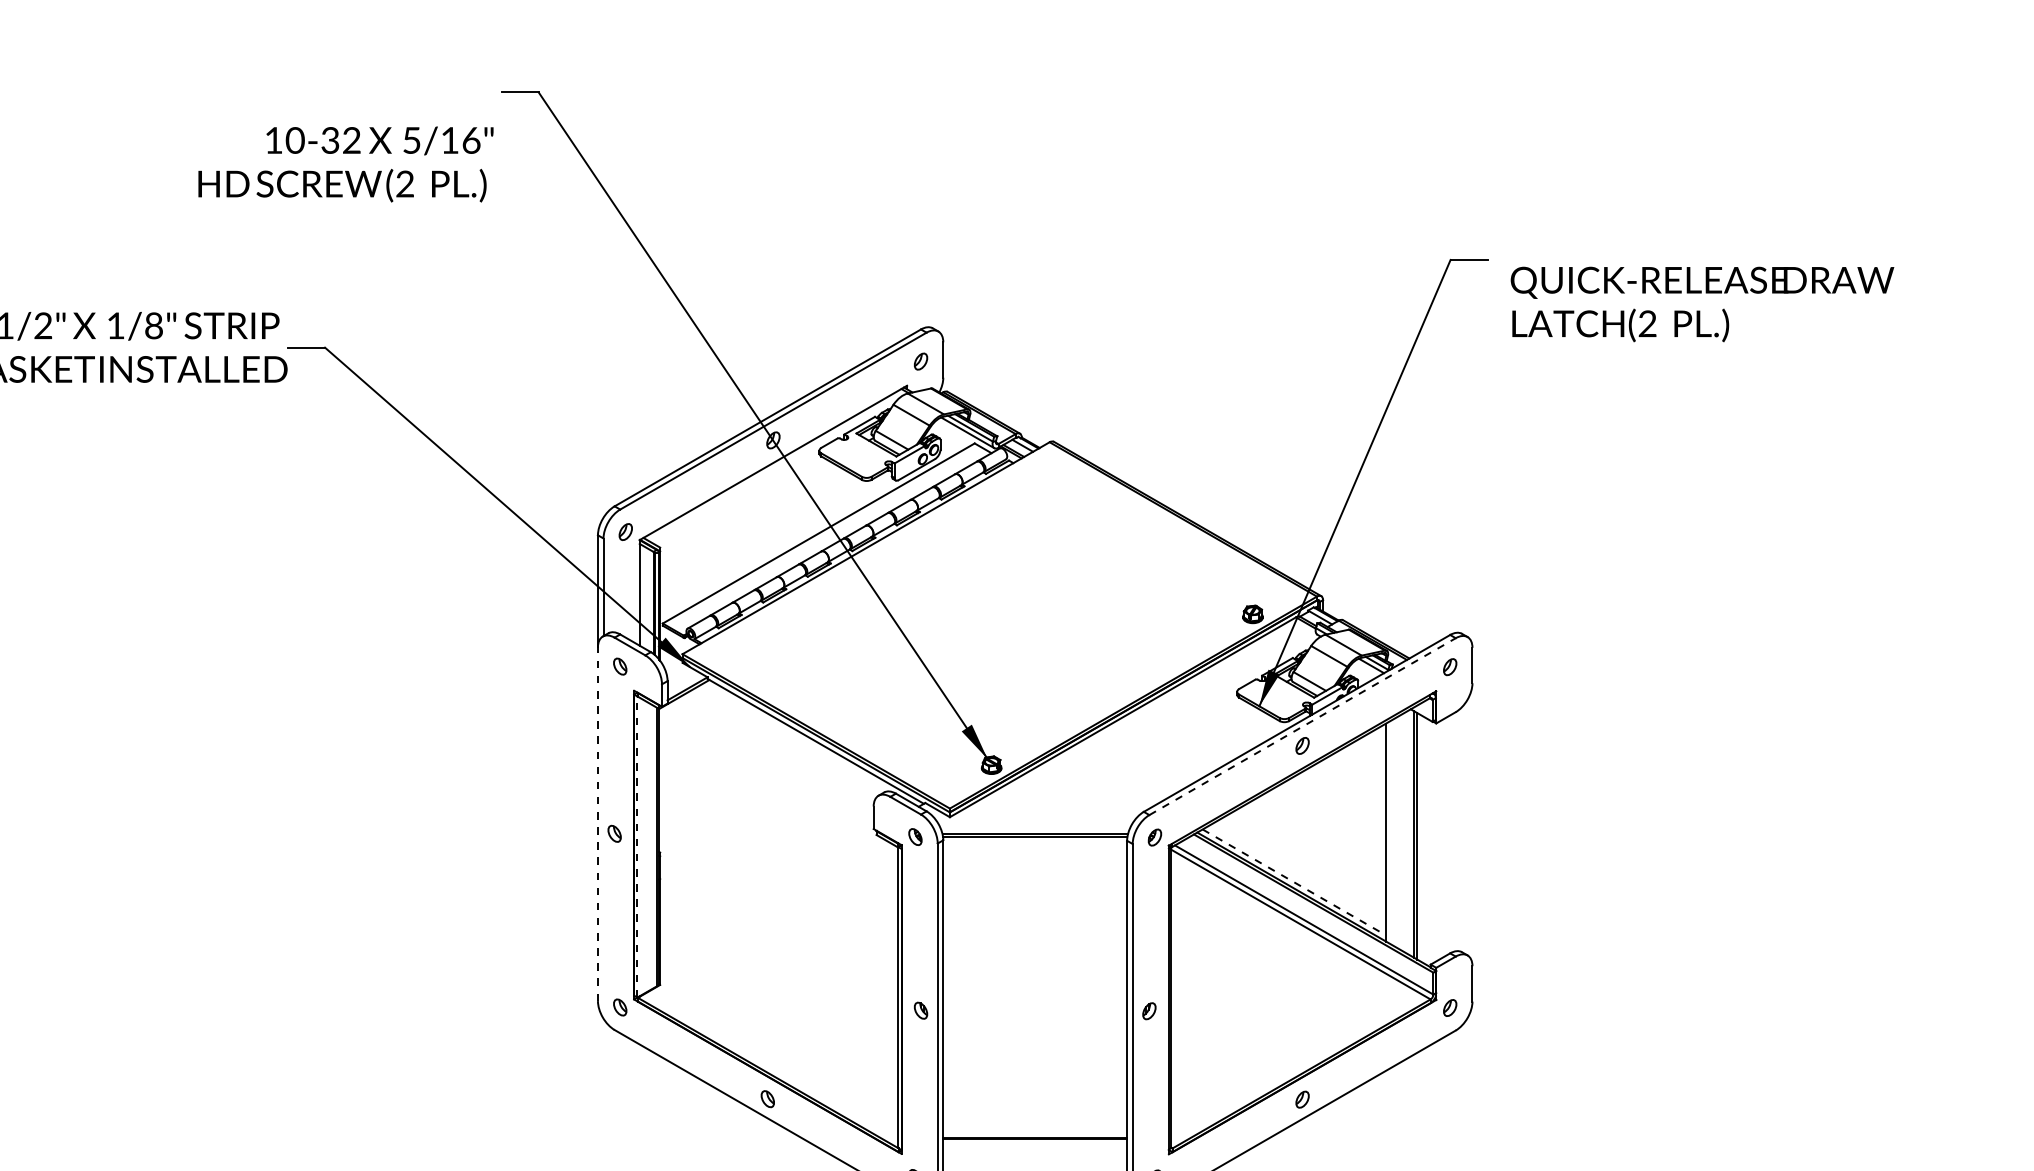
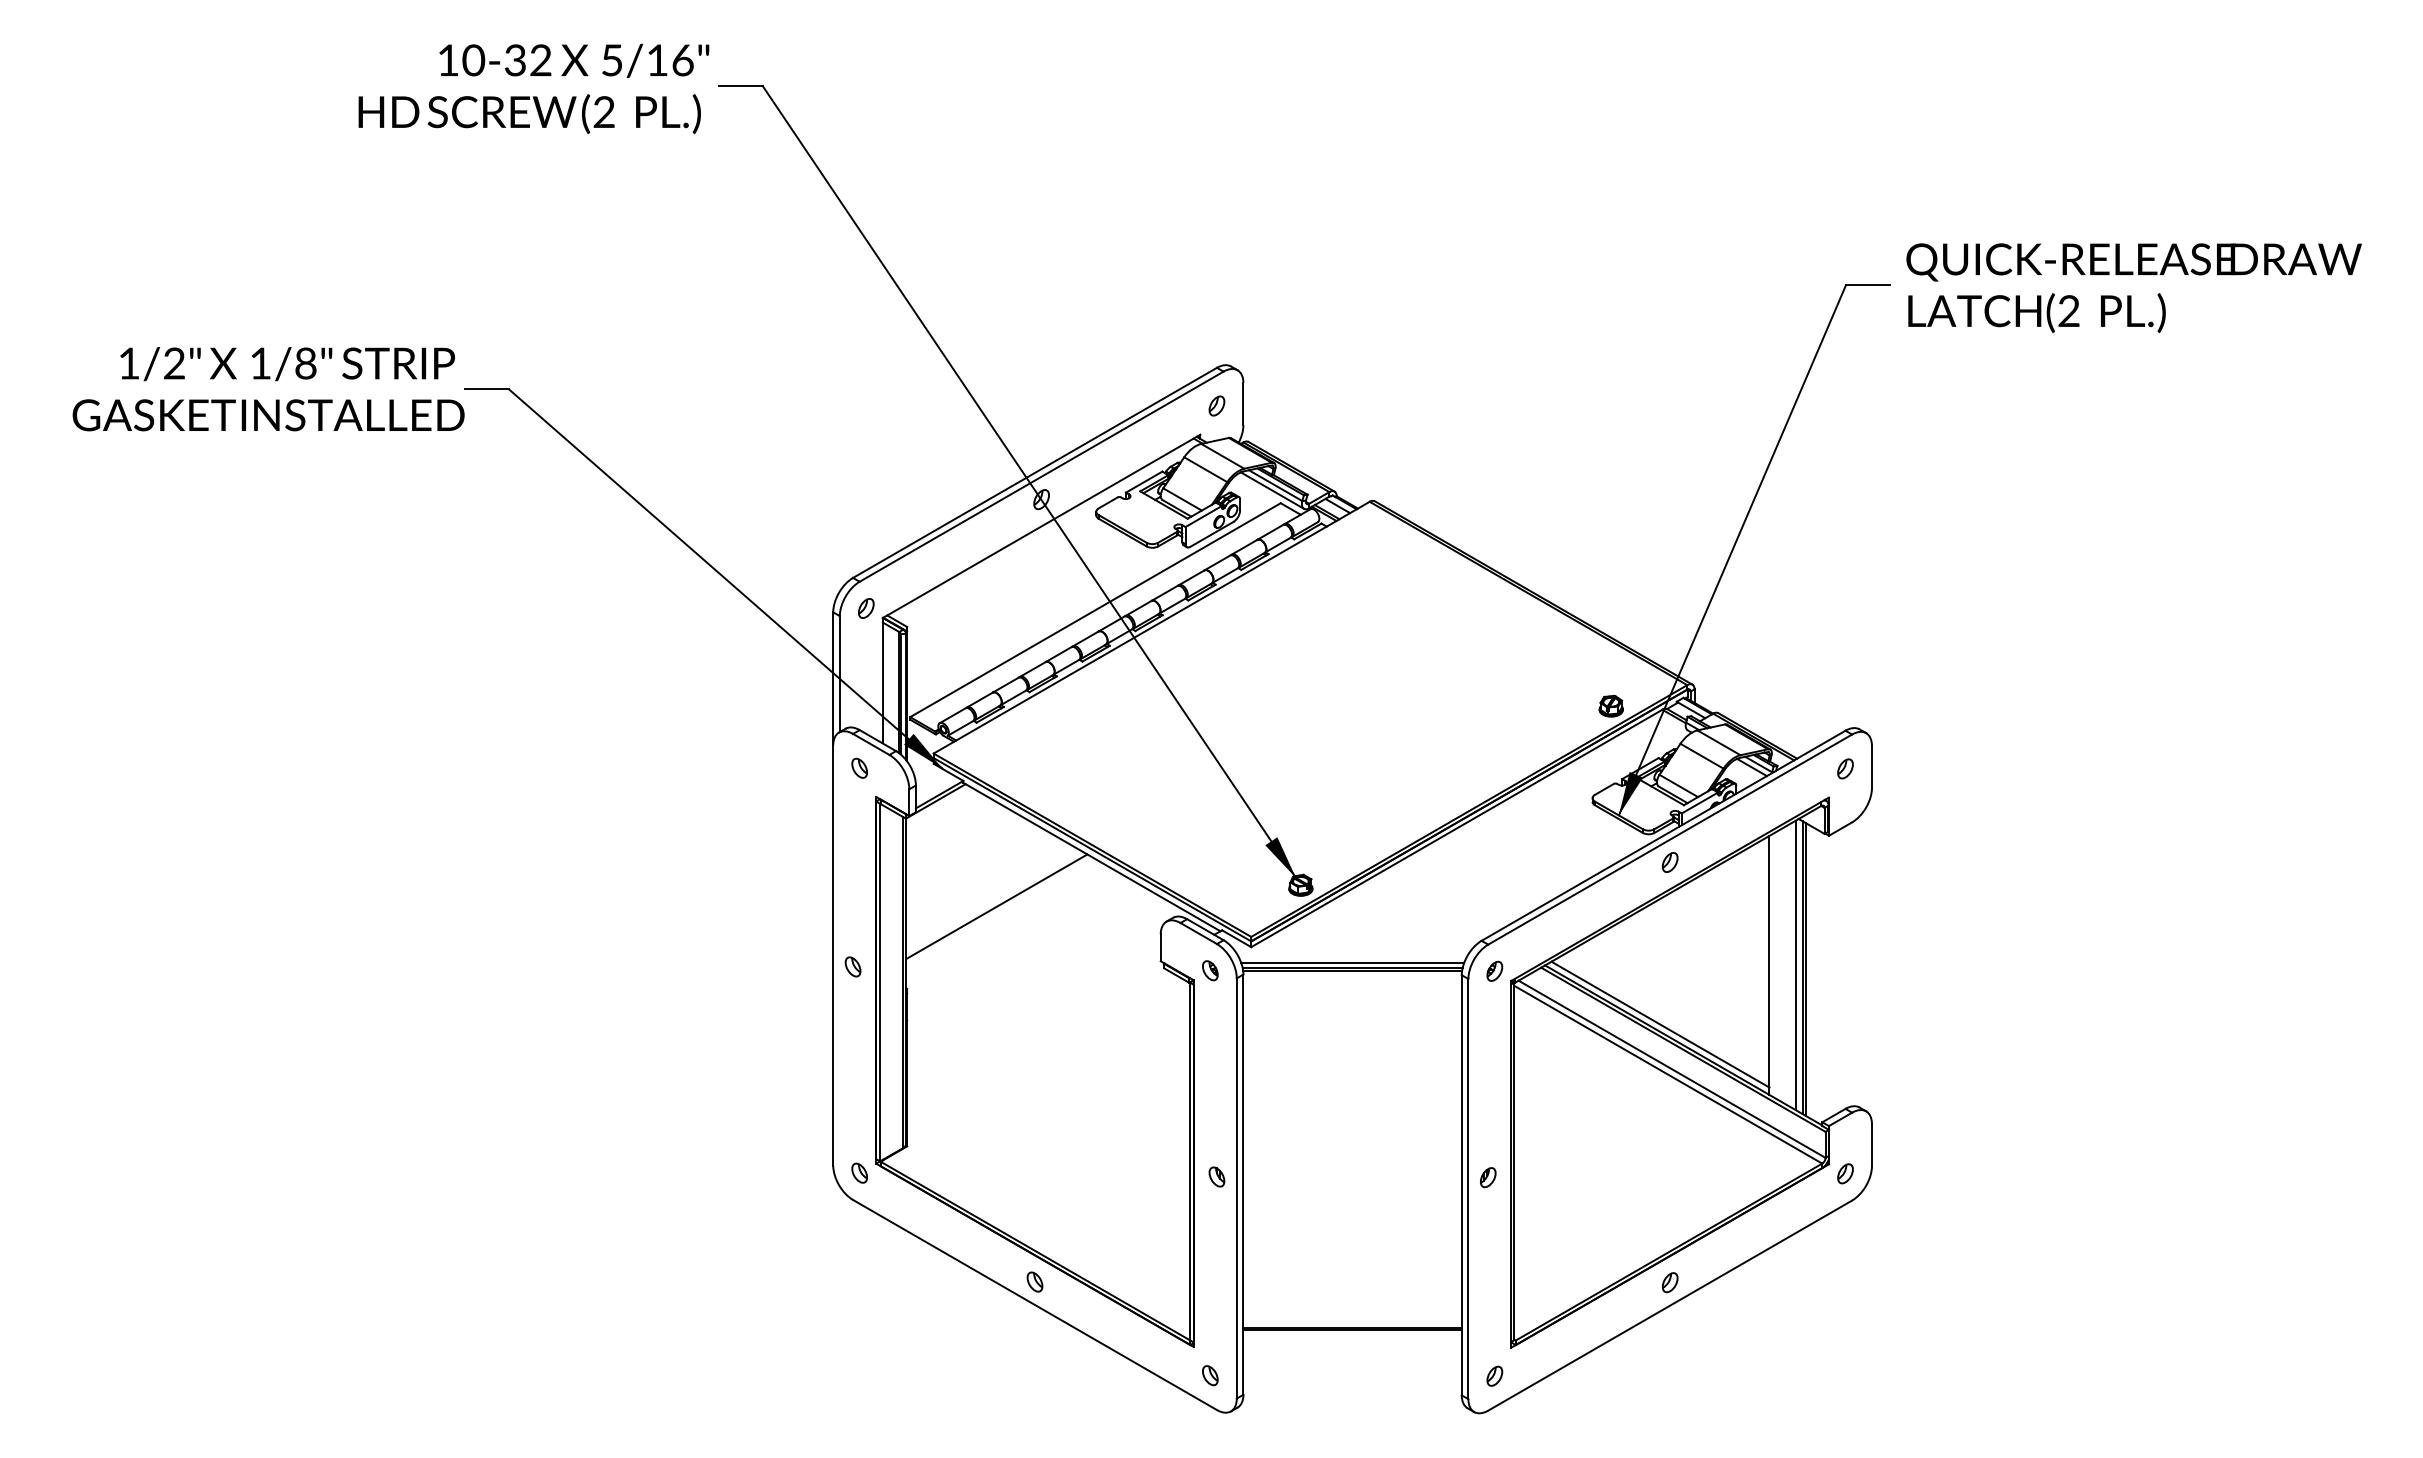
text: (345, 164) -> (533, 88), moved
text: (1701, 303) -> (2133, 287), moved
line: (1302, 726) -> (1670, 839), dashed -> solid
line: (735, 782) -> (996, 906), added
line: (598, 823) -> (833, 954), dashed -> solid
line: (1035, 830) -> (1352, 963), added
line: (1408, 832) -> (1795, 965), added
line: (637, 846) -> (880, 982), dashed -> solid
line: (1294, 882) -> (1660, 1024), dashed -> solid

